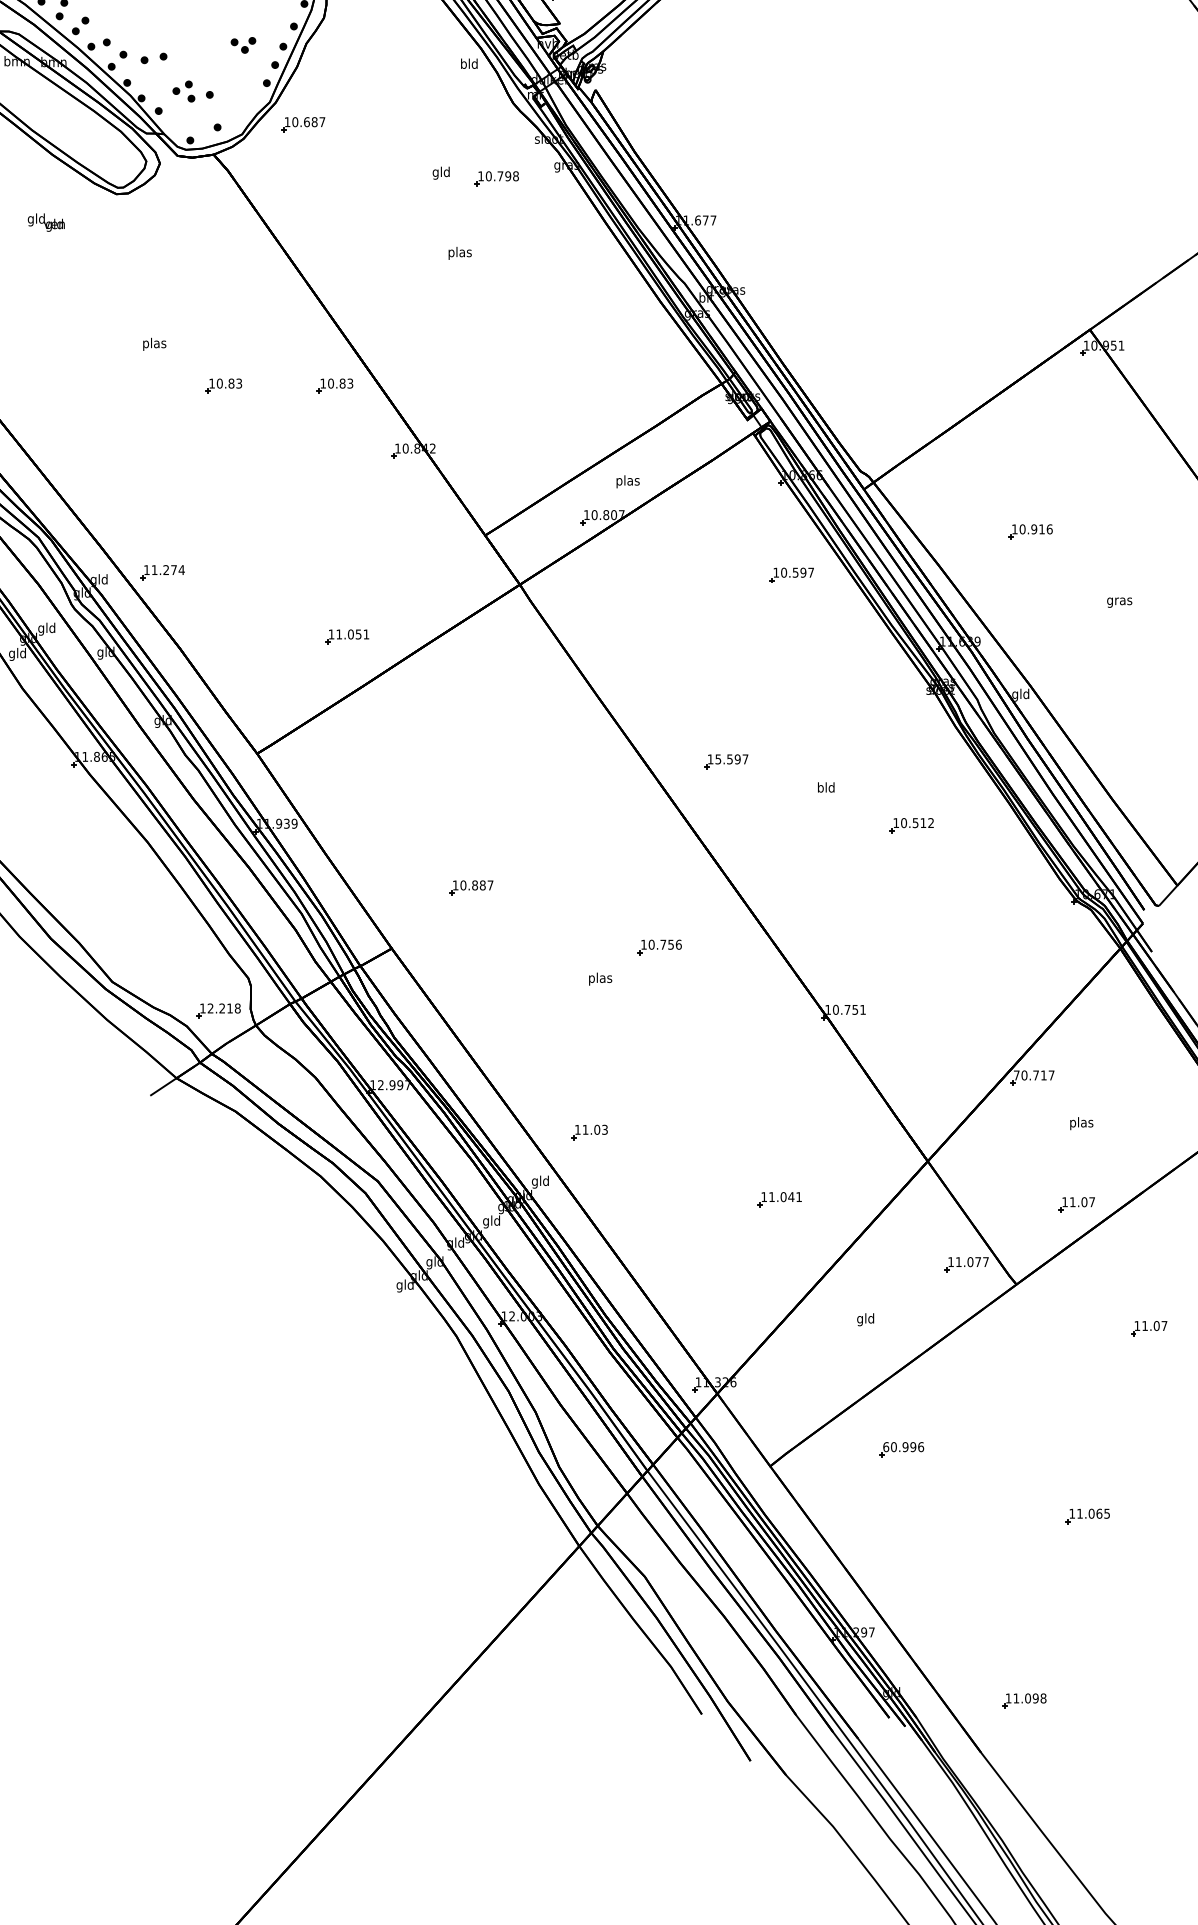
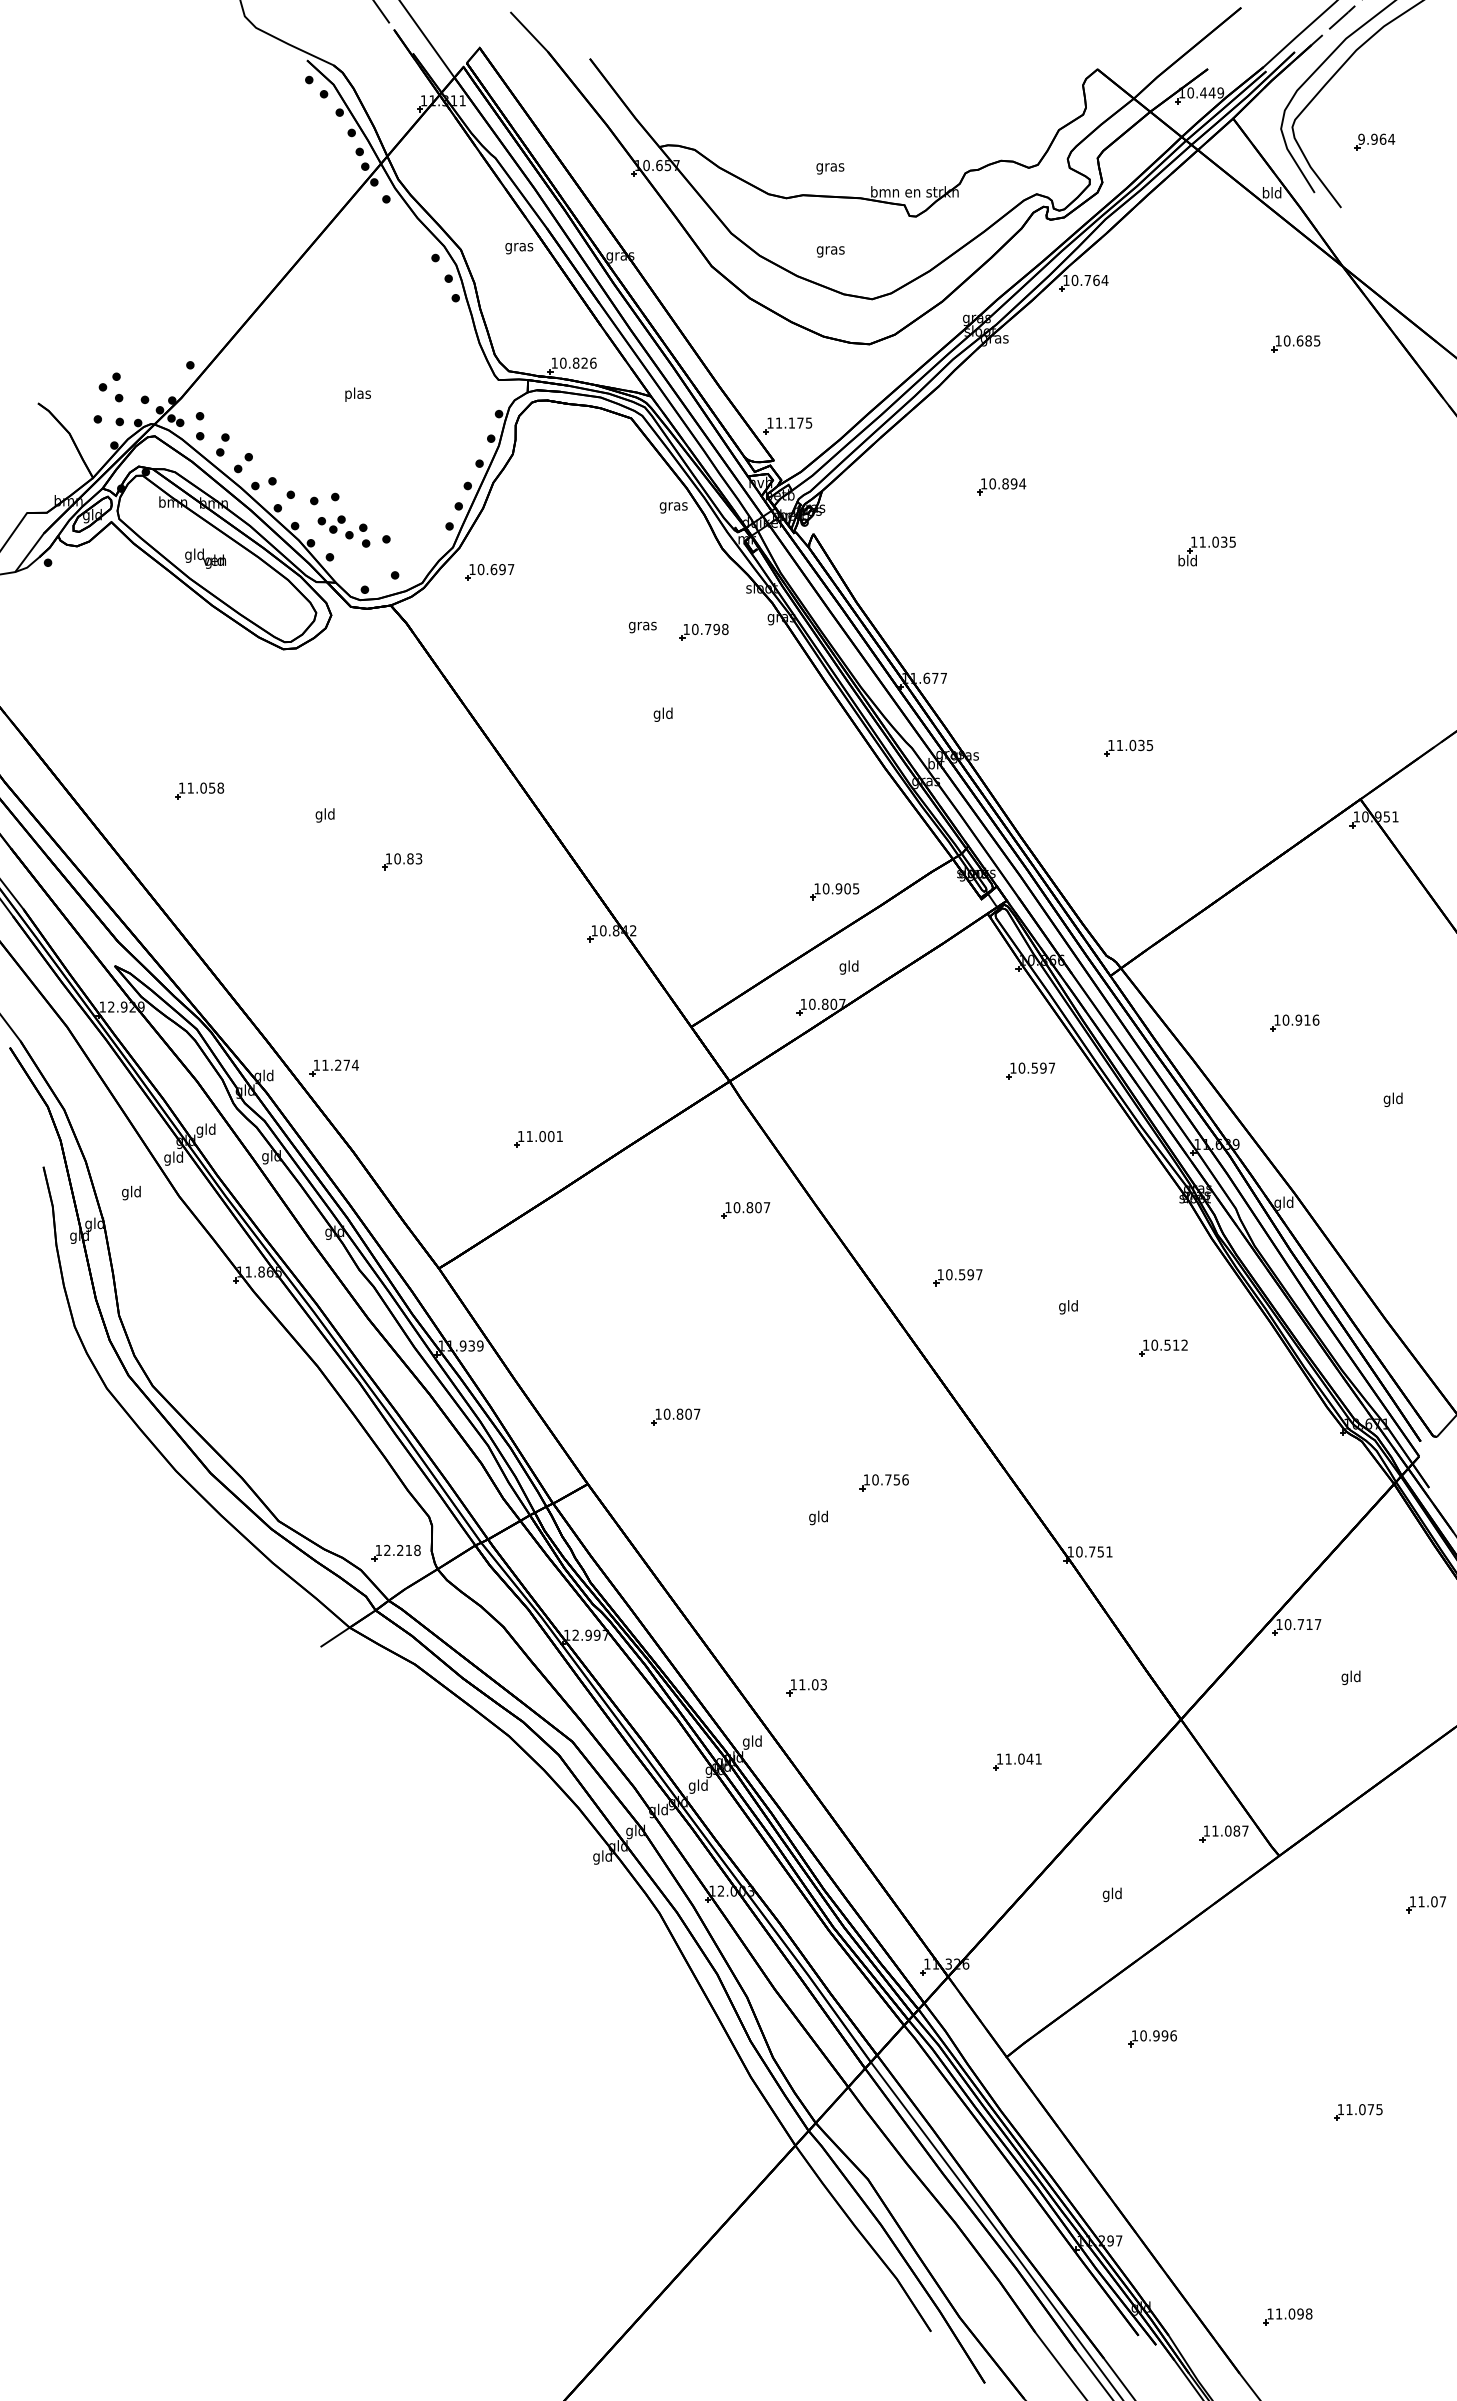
part: (243, 45) -> (331, 524), moved
part: (765, 47) -> (1001, 486), added
text: (469, 65) -> (673, 506), bld -> gras
part: (950, 105) -> (1206, 551), added
text: (314, 122) -> (502, 569), 10.687 -> 10.697
text: (441, 172) -> (642, 625), gld -> gras
text: (46, 222) -> (205, 558), moved
text: (460, 253) -> (663, 714), plas -> gld
part: (880, 282) -> (1128, 747), added
part: (40, 321) -> (199, 790), added
text: (154, 344) -> (325, 815), plas -> gld
part: (335, 385) -> (525, 861), removed
part: (614, 413) -> (834, 891), added
text: (628, 481) -> (849, 967), plas -> gld
text: (1119, 601) -> (1393, 1099), gras -> gld
text: (358, 634) -> (550, 1136), 11.051 -> 11.001
part: (534, 701) -> (745, 1210), added
text: (718, 759) -> (949, 1274), 15.597 -> 10.597
text: (820, 788) -> (1062, 1307), bld -> gld
text: (482, 885) -> (688, 1414), 10.887 -> 10.807
text: (600, 978) -> (818, 1517), plas -> gld
text: (1016, 1075) -> (1279, 1624), 70.717 -> 10.717
text: (1081, 1123) -> (1351, 1677), plas -> gld
part: (1076, 1204) -> (1345, 1767), removed
text: (977, 1261) -> (1236, 1830), 11.077 -> 11.087
text: (885, 1446) -> (1134, 2035), 60.996 -> 10.996
text: (1098, 1513) -> (1370, 2109), 11.065 -> 11.075

